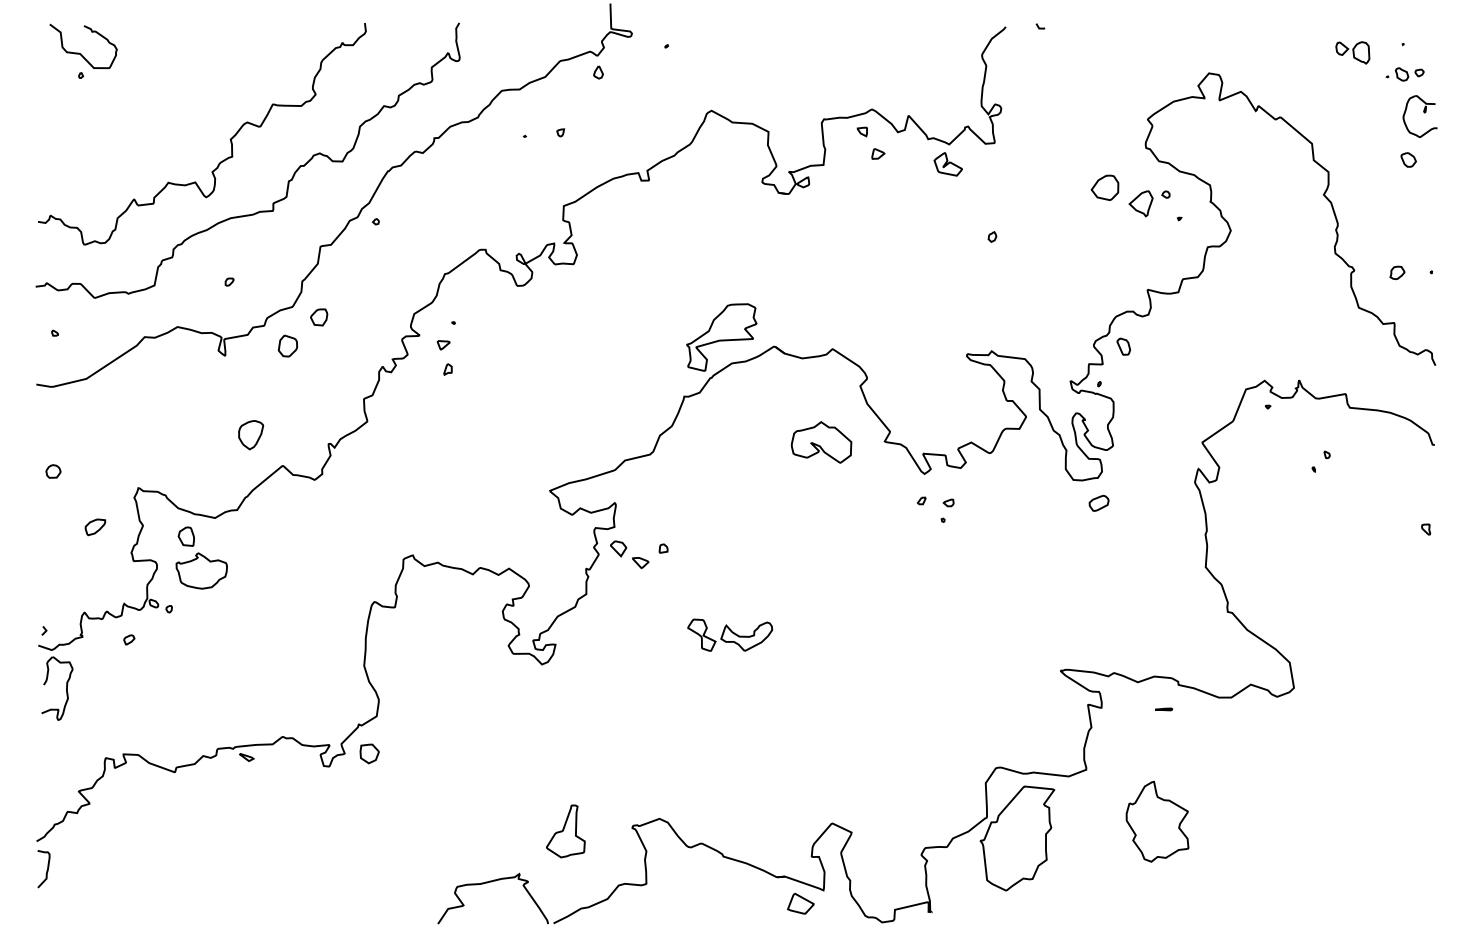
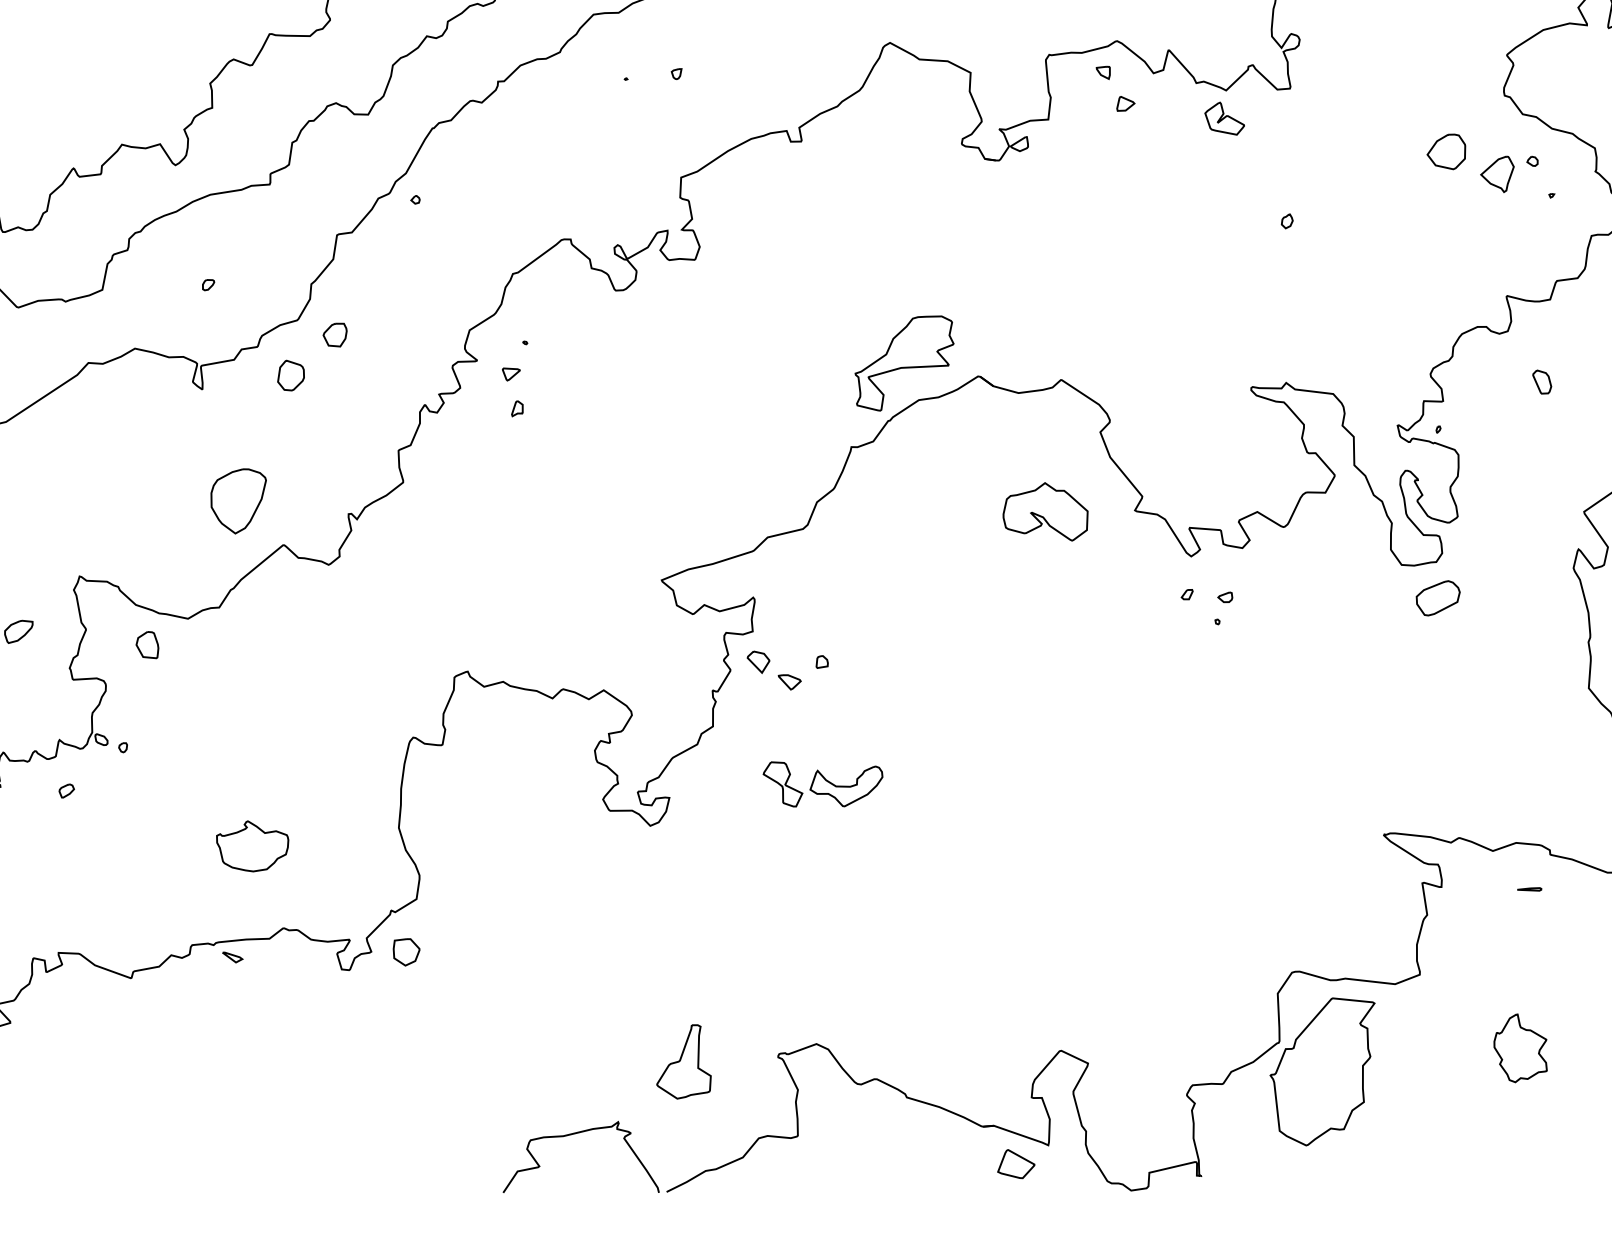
part: (1123, 346) -> (1541, 381), moved
part: (251, 435) -> (239, 502), size x1.6
part: (1098, 502) -> (1437, 596), size x1.6
part: (201, 570) -> (252, 845), moved
part: (730, 634) -> (823, 783), moved
part: (1157, 821) -> (1520, 1047), size x0.6

